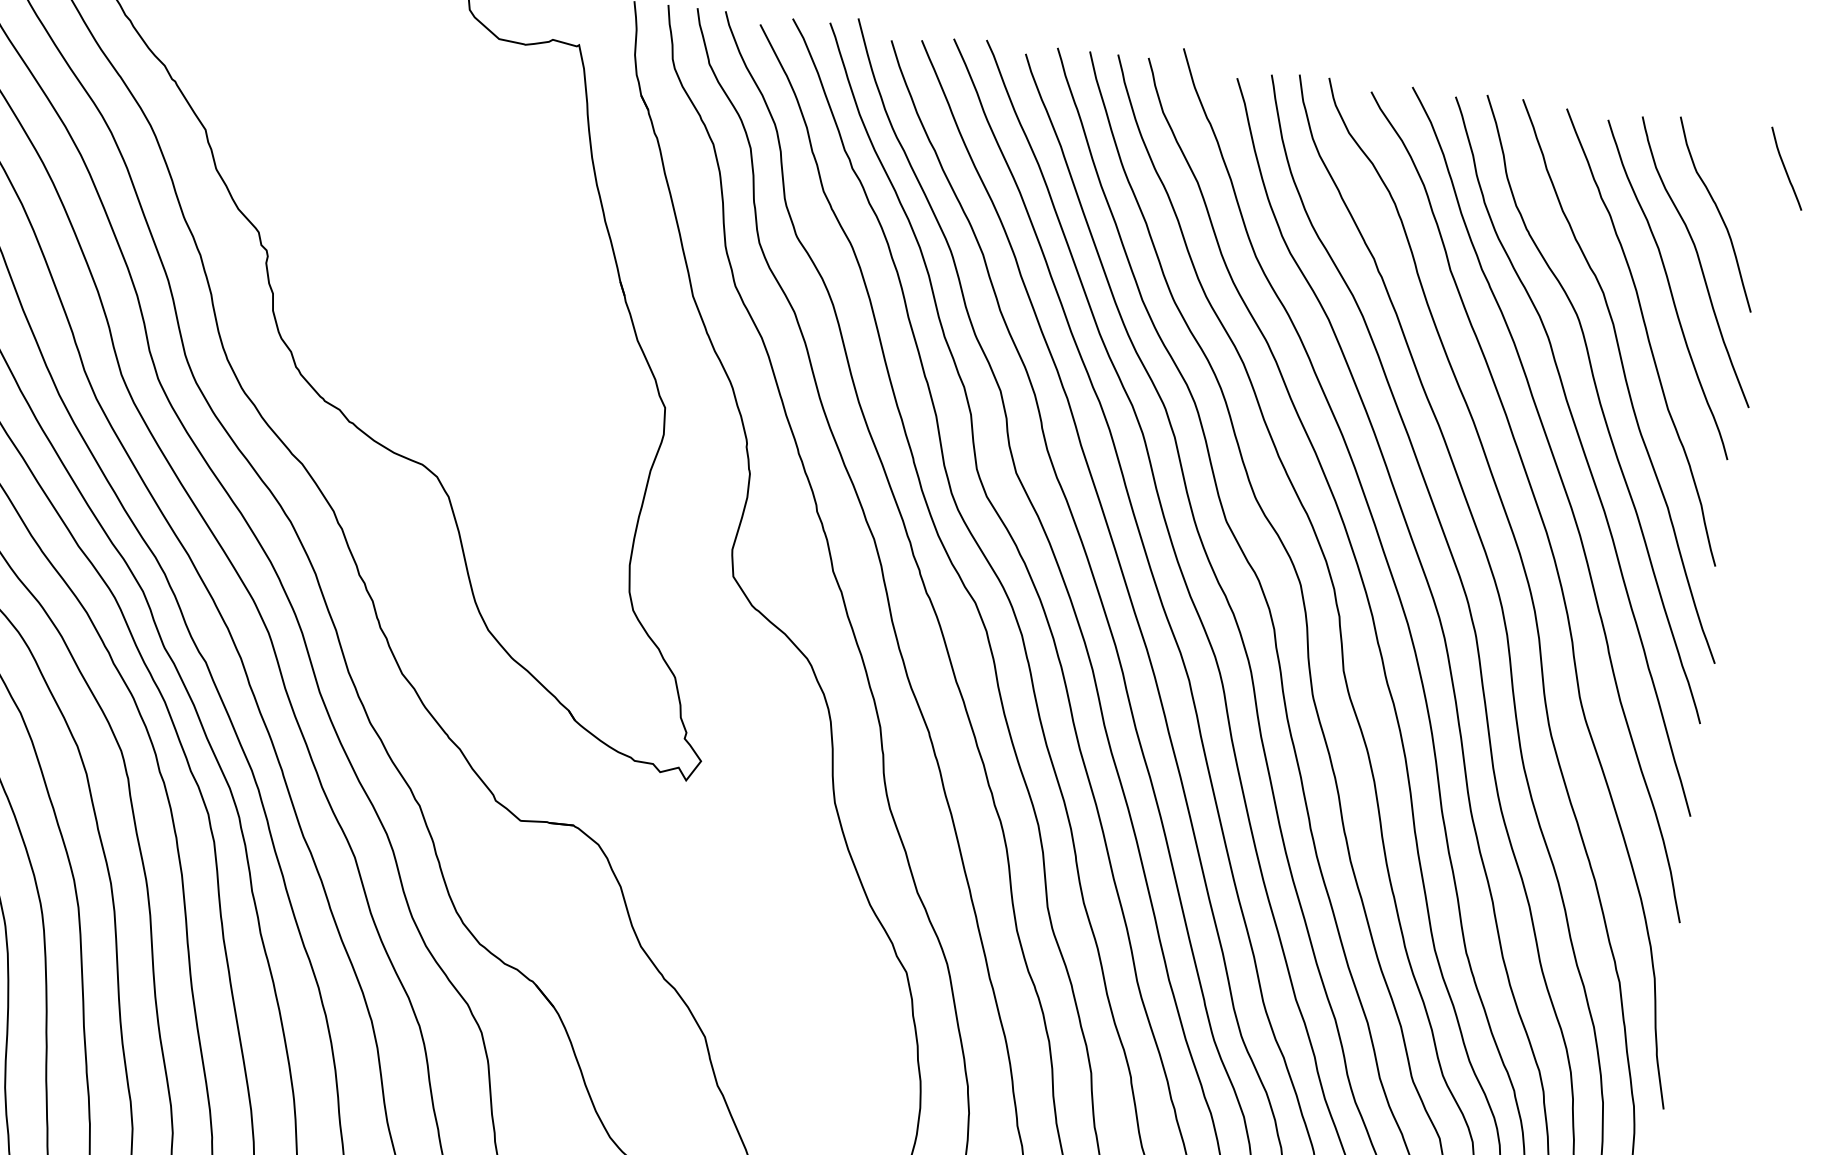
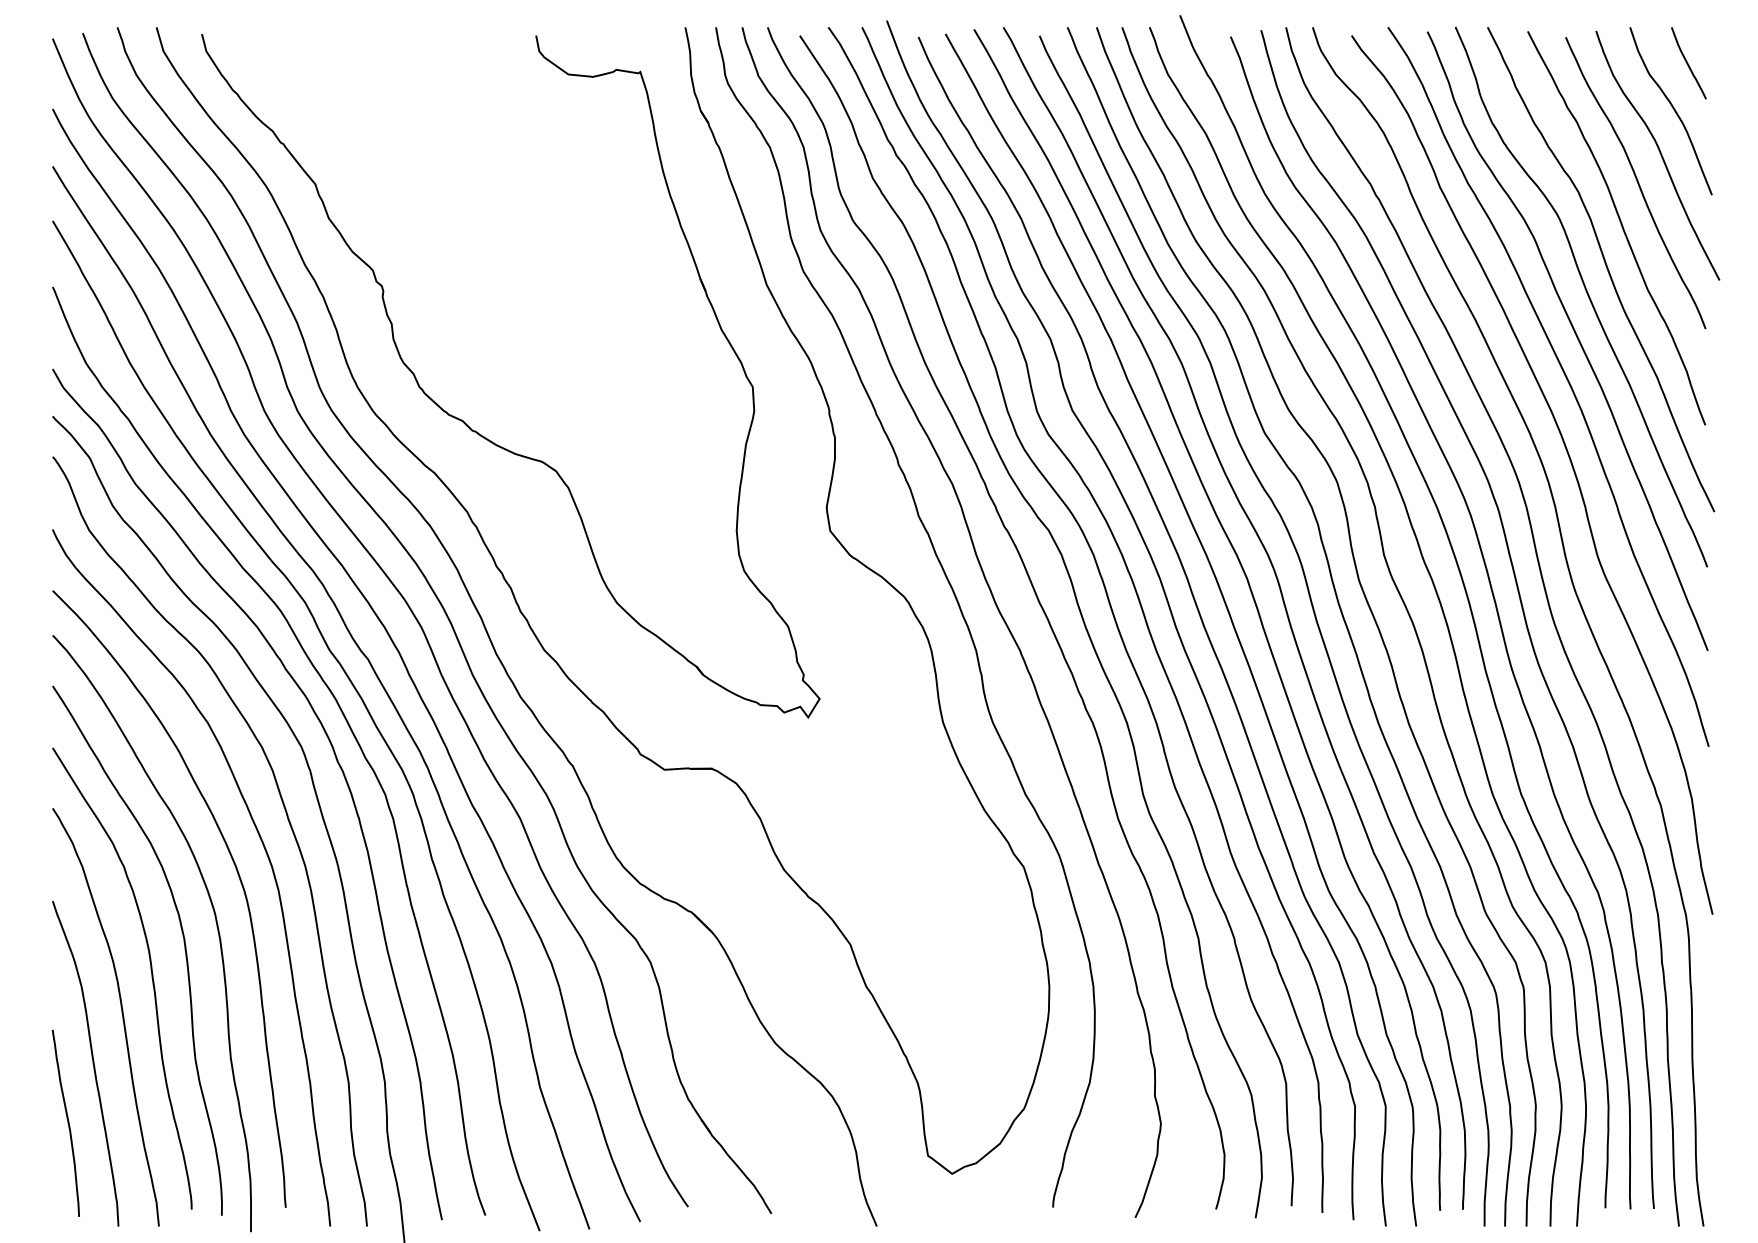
curve: (1786, 168) -> (1688, 63), moved

